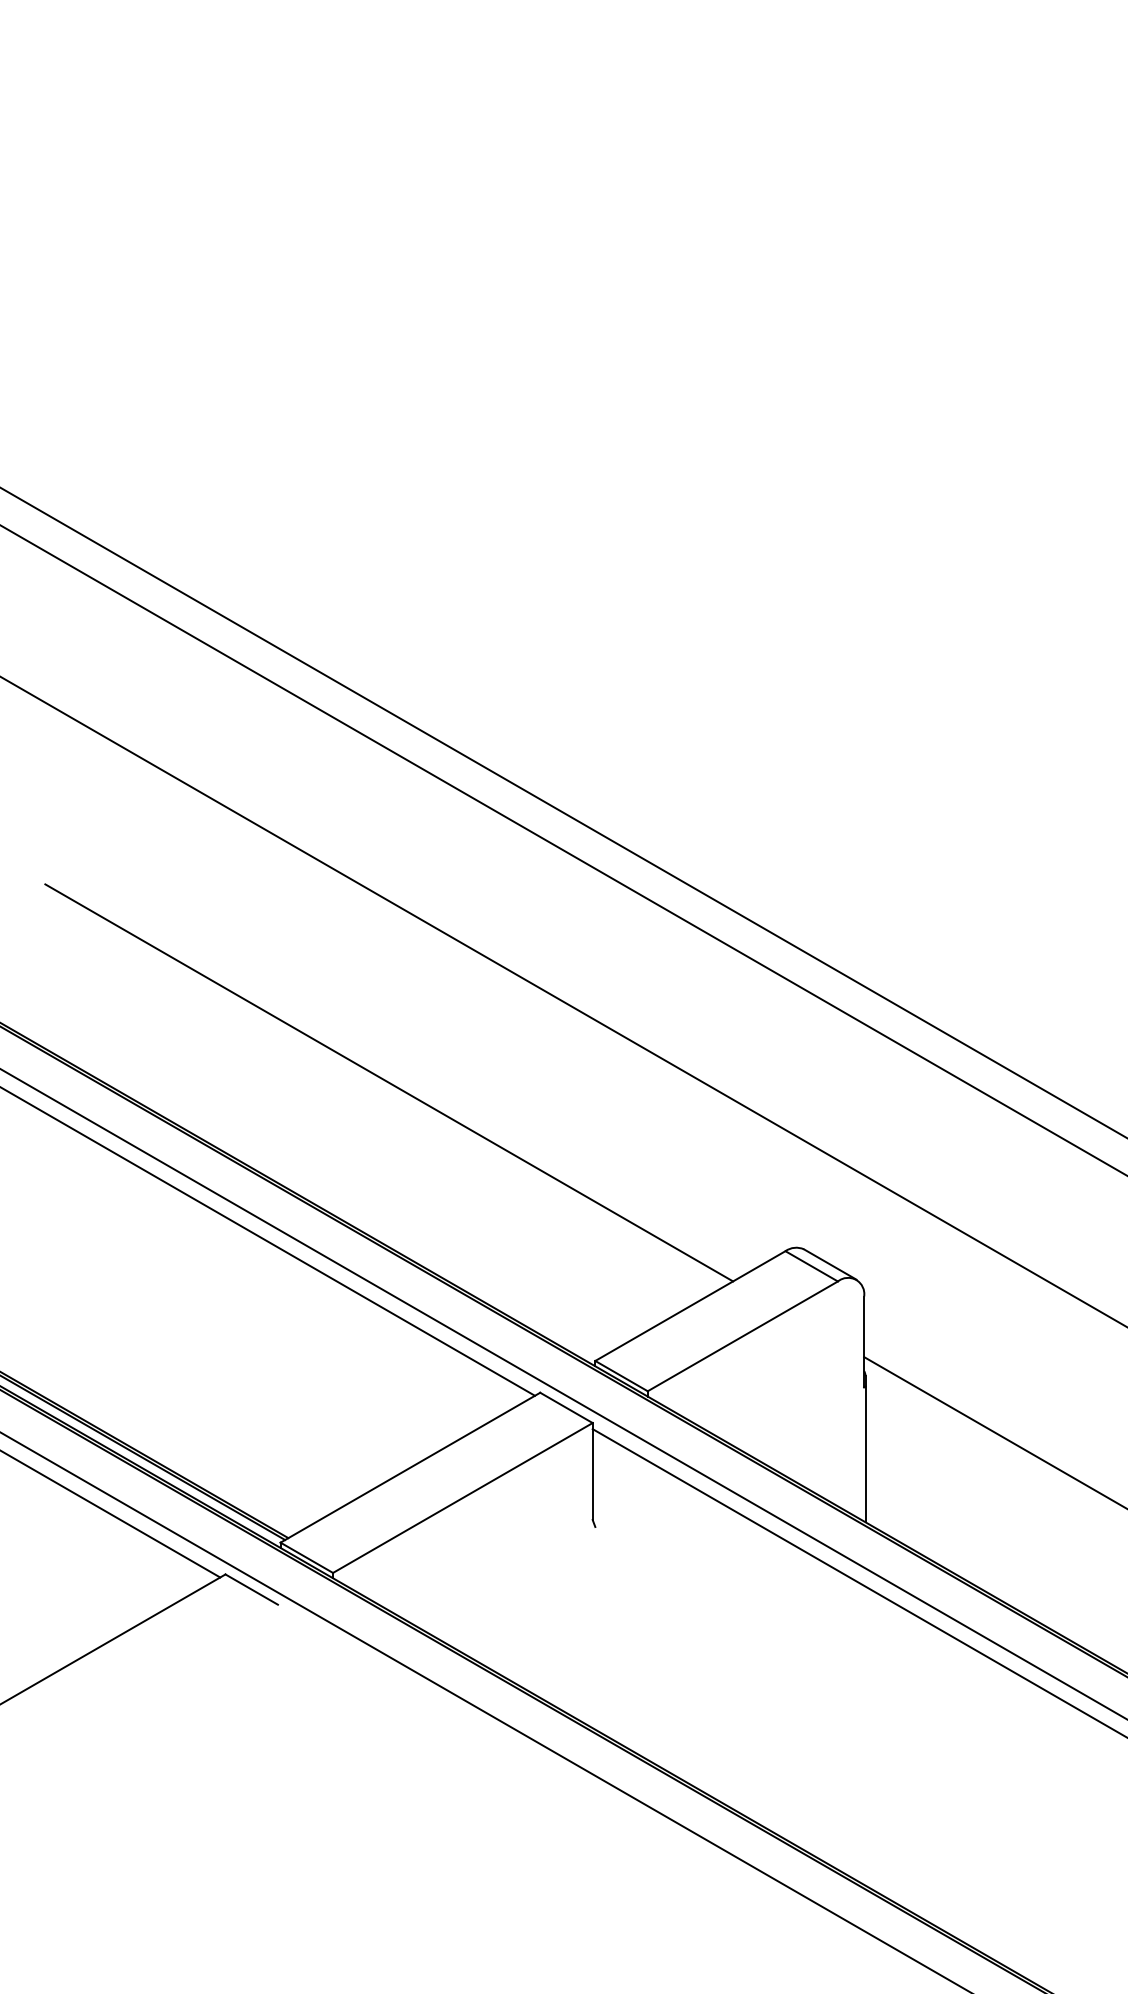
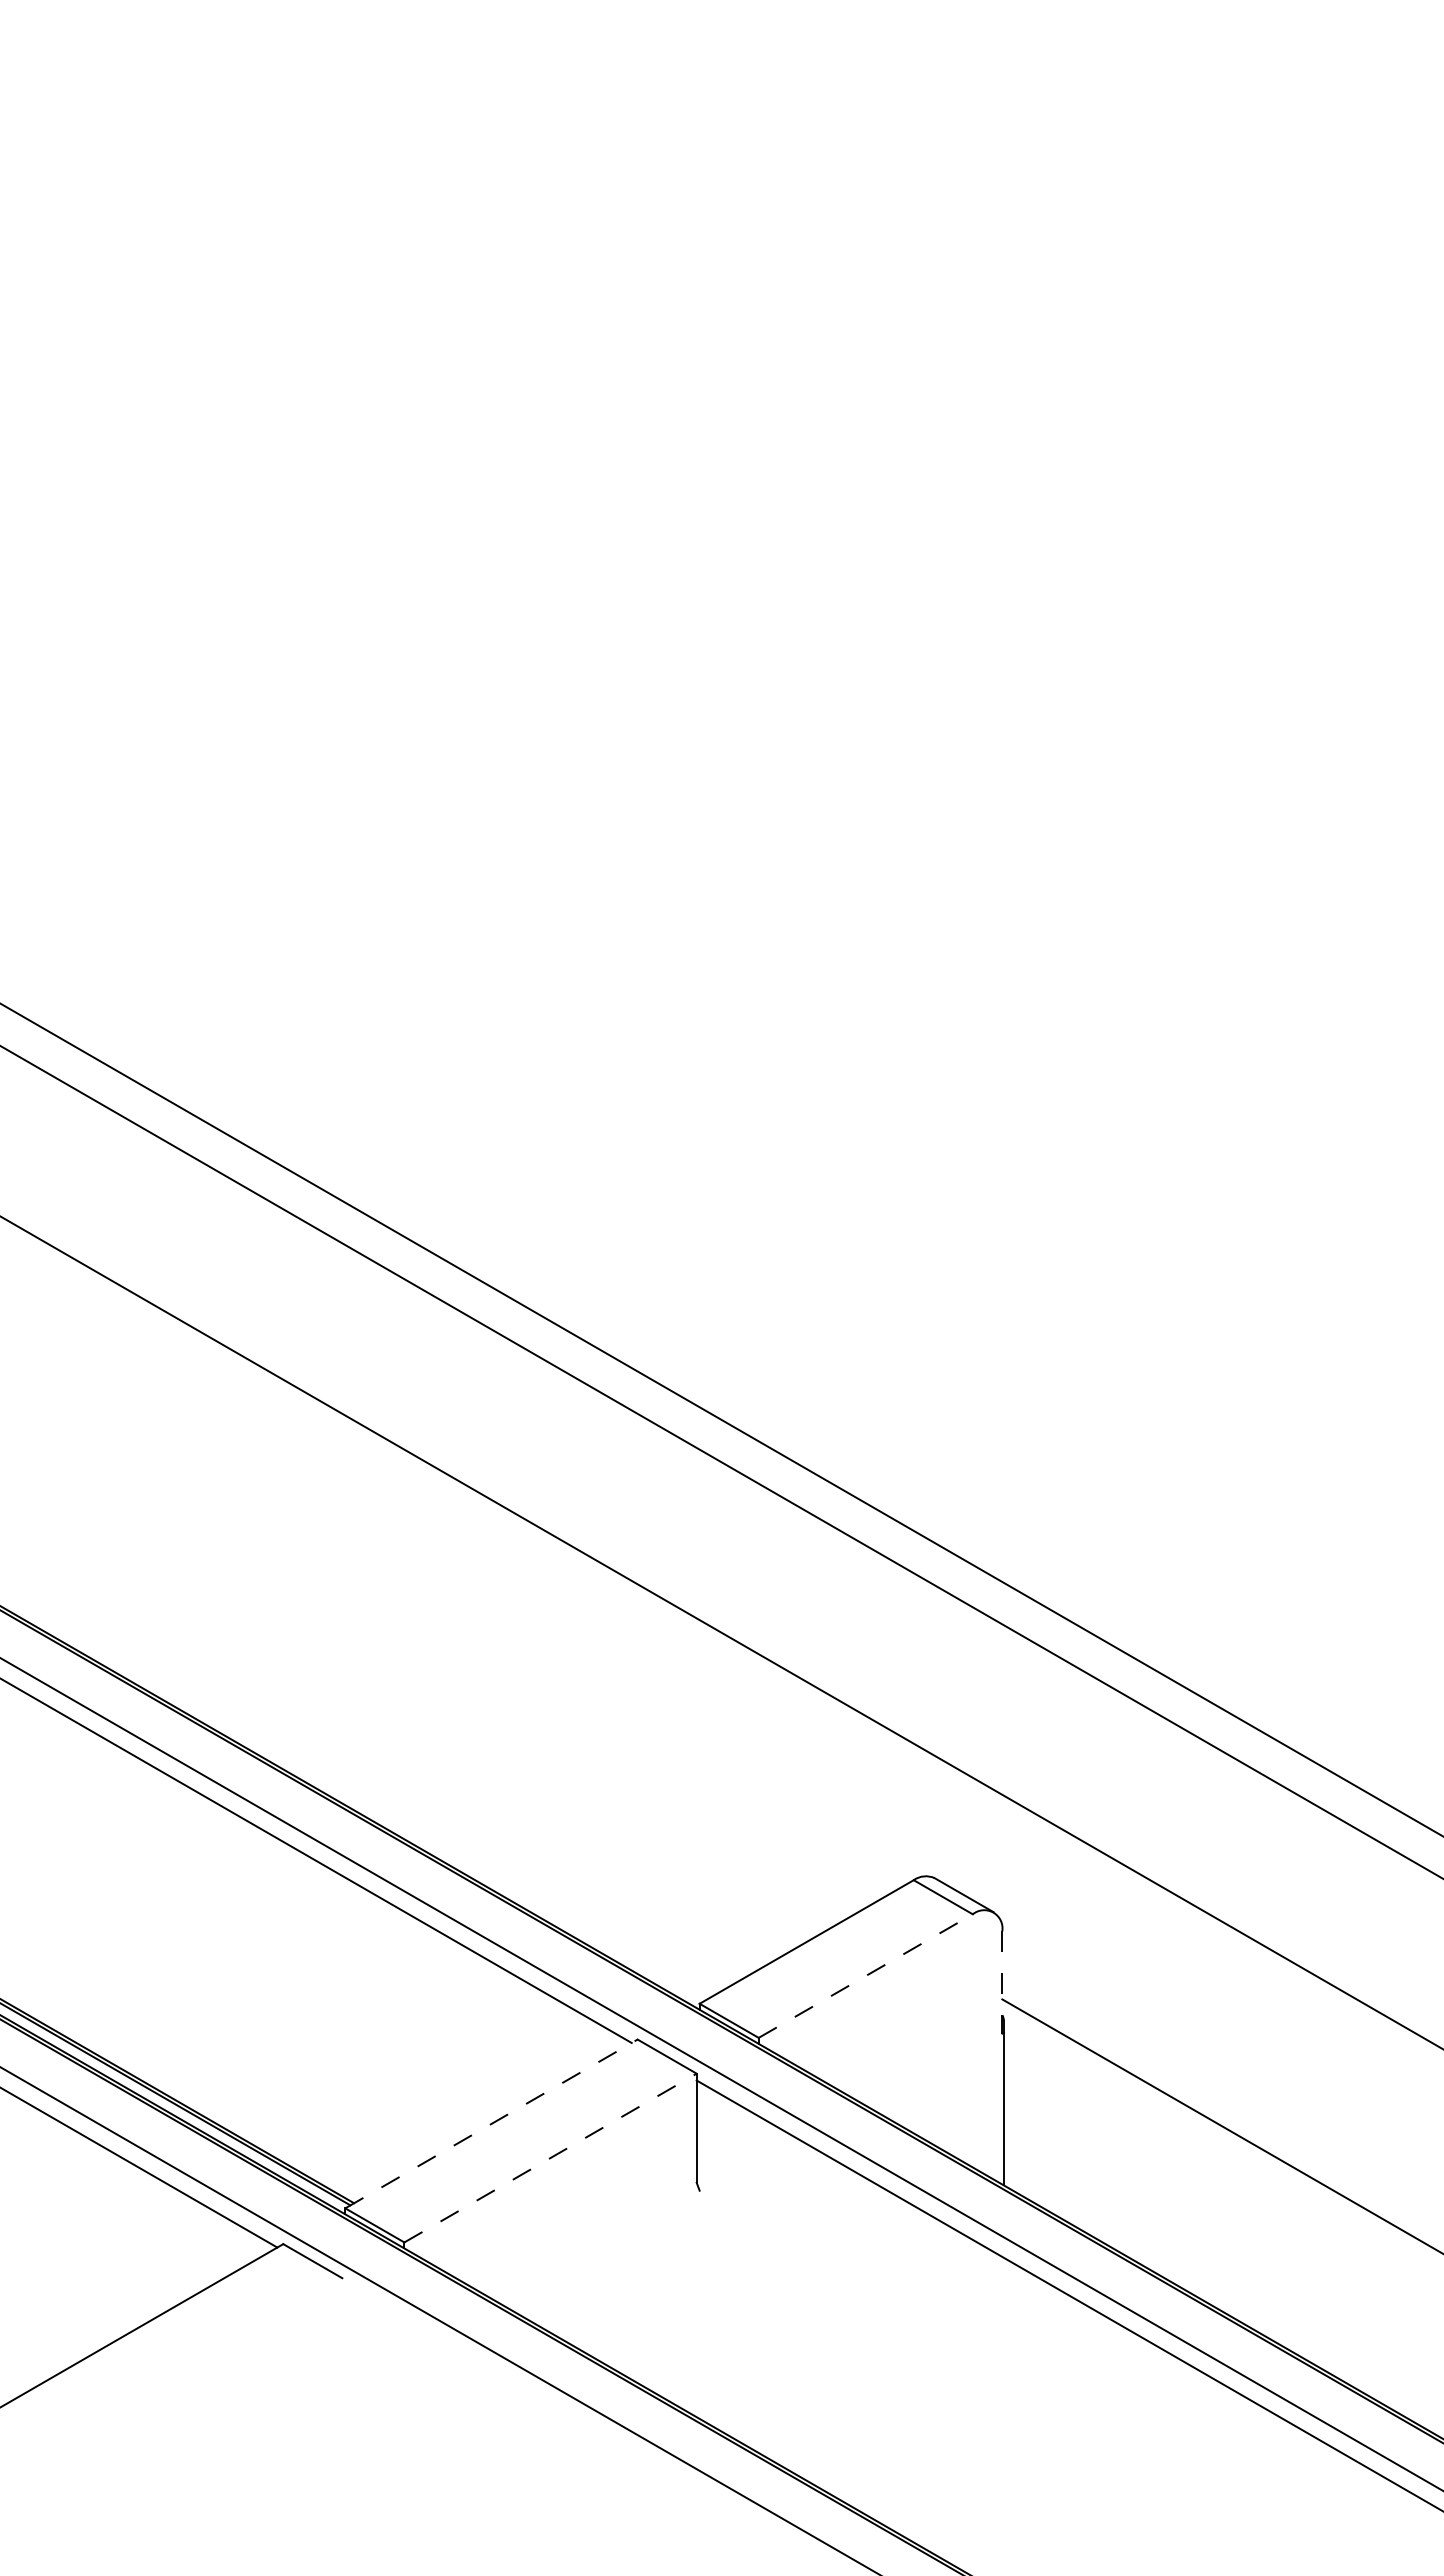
line: (389, 1082) -> (467, 1690), removed
line: (742, 1336) -> (865, 1976), solid -> dashed
line: (864, 1342) -> (1002, 1982), solid -> dashed
line: (410, 1467) -> (491, 2123), solid -> dashed
line: (462, 1498) -> (550, 2158), solid -> dashed

